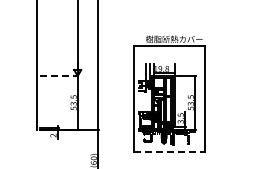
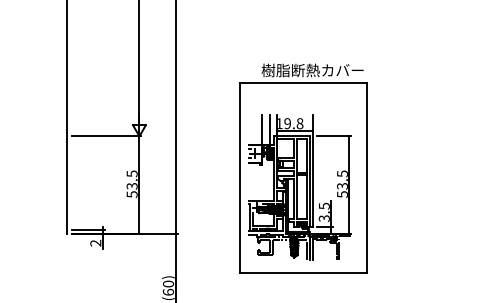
line: (60, 76) -> (108, 137), dashed -> solid
line: (169, 152) -> (304, 273), dashed -> solid

